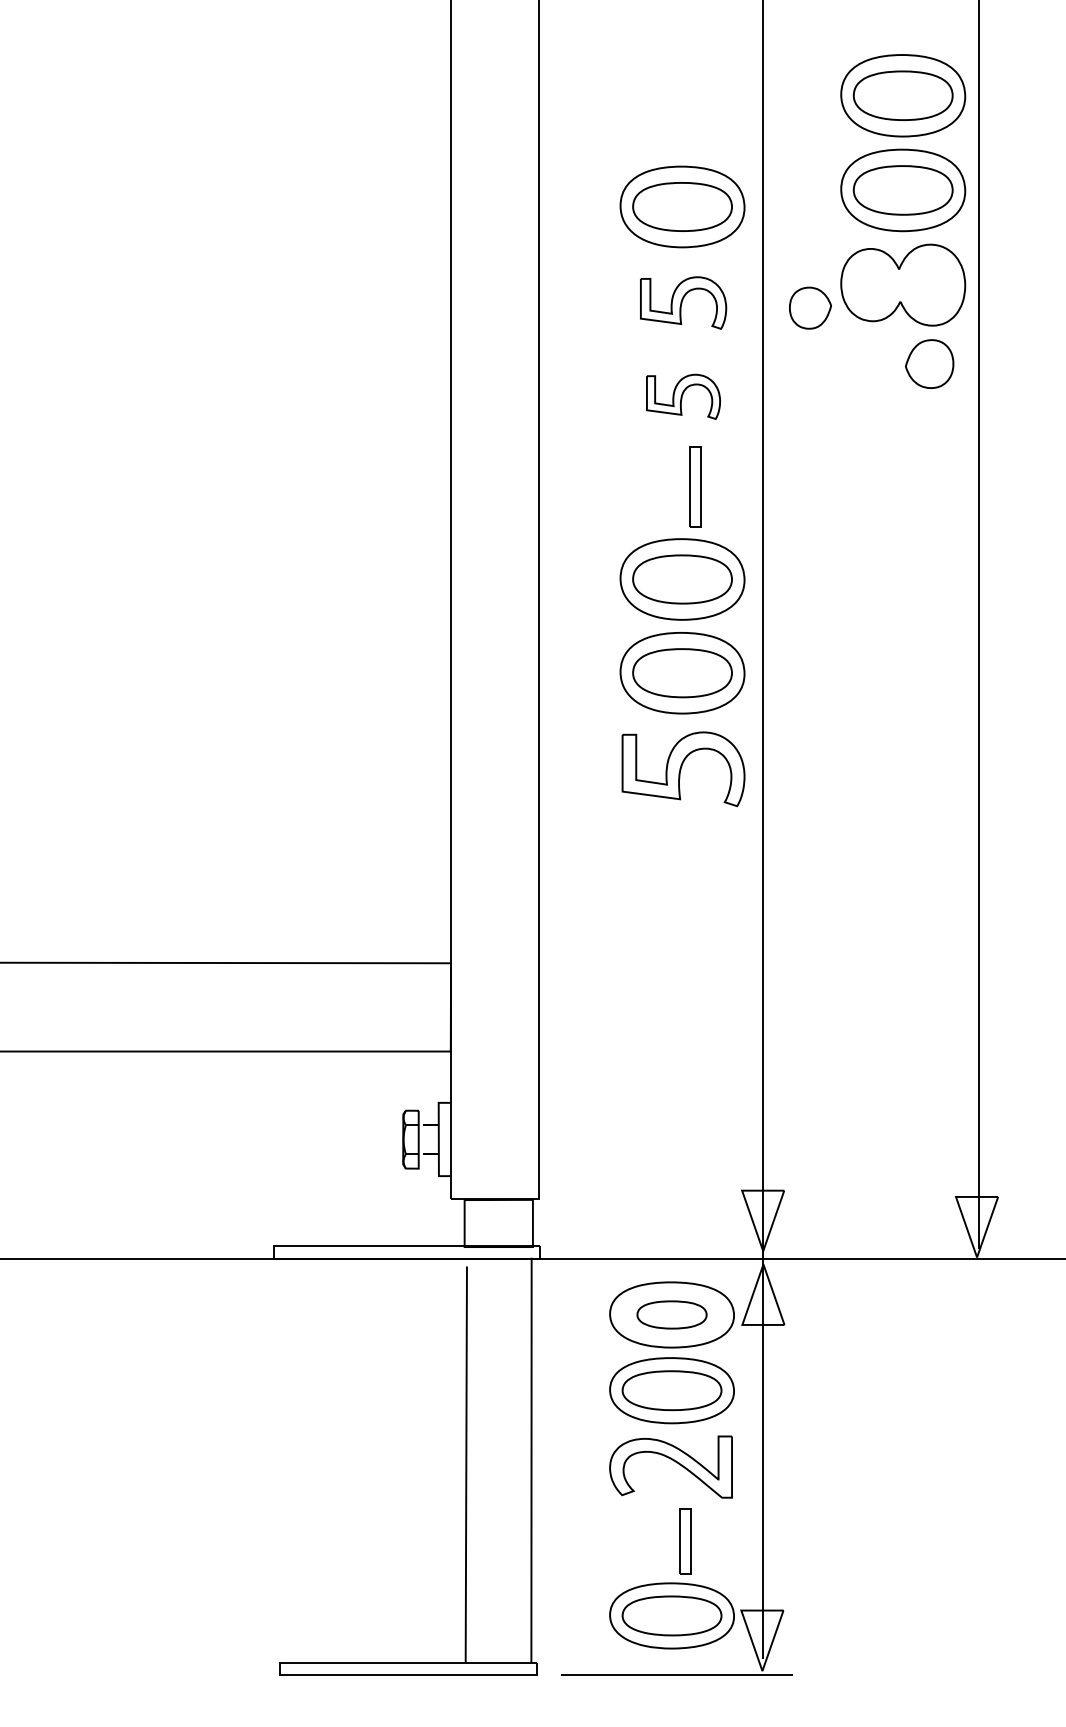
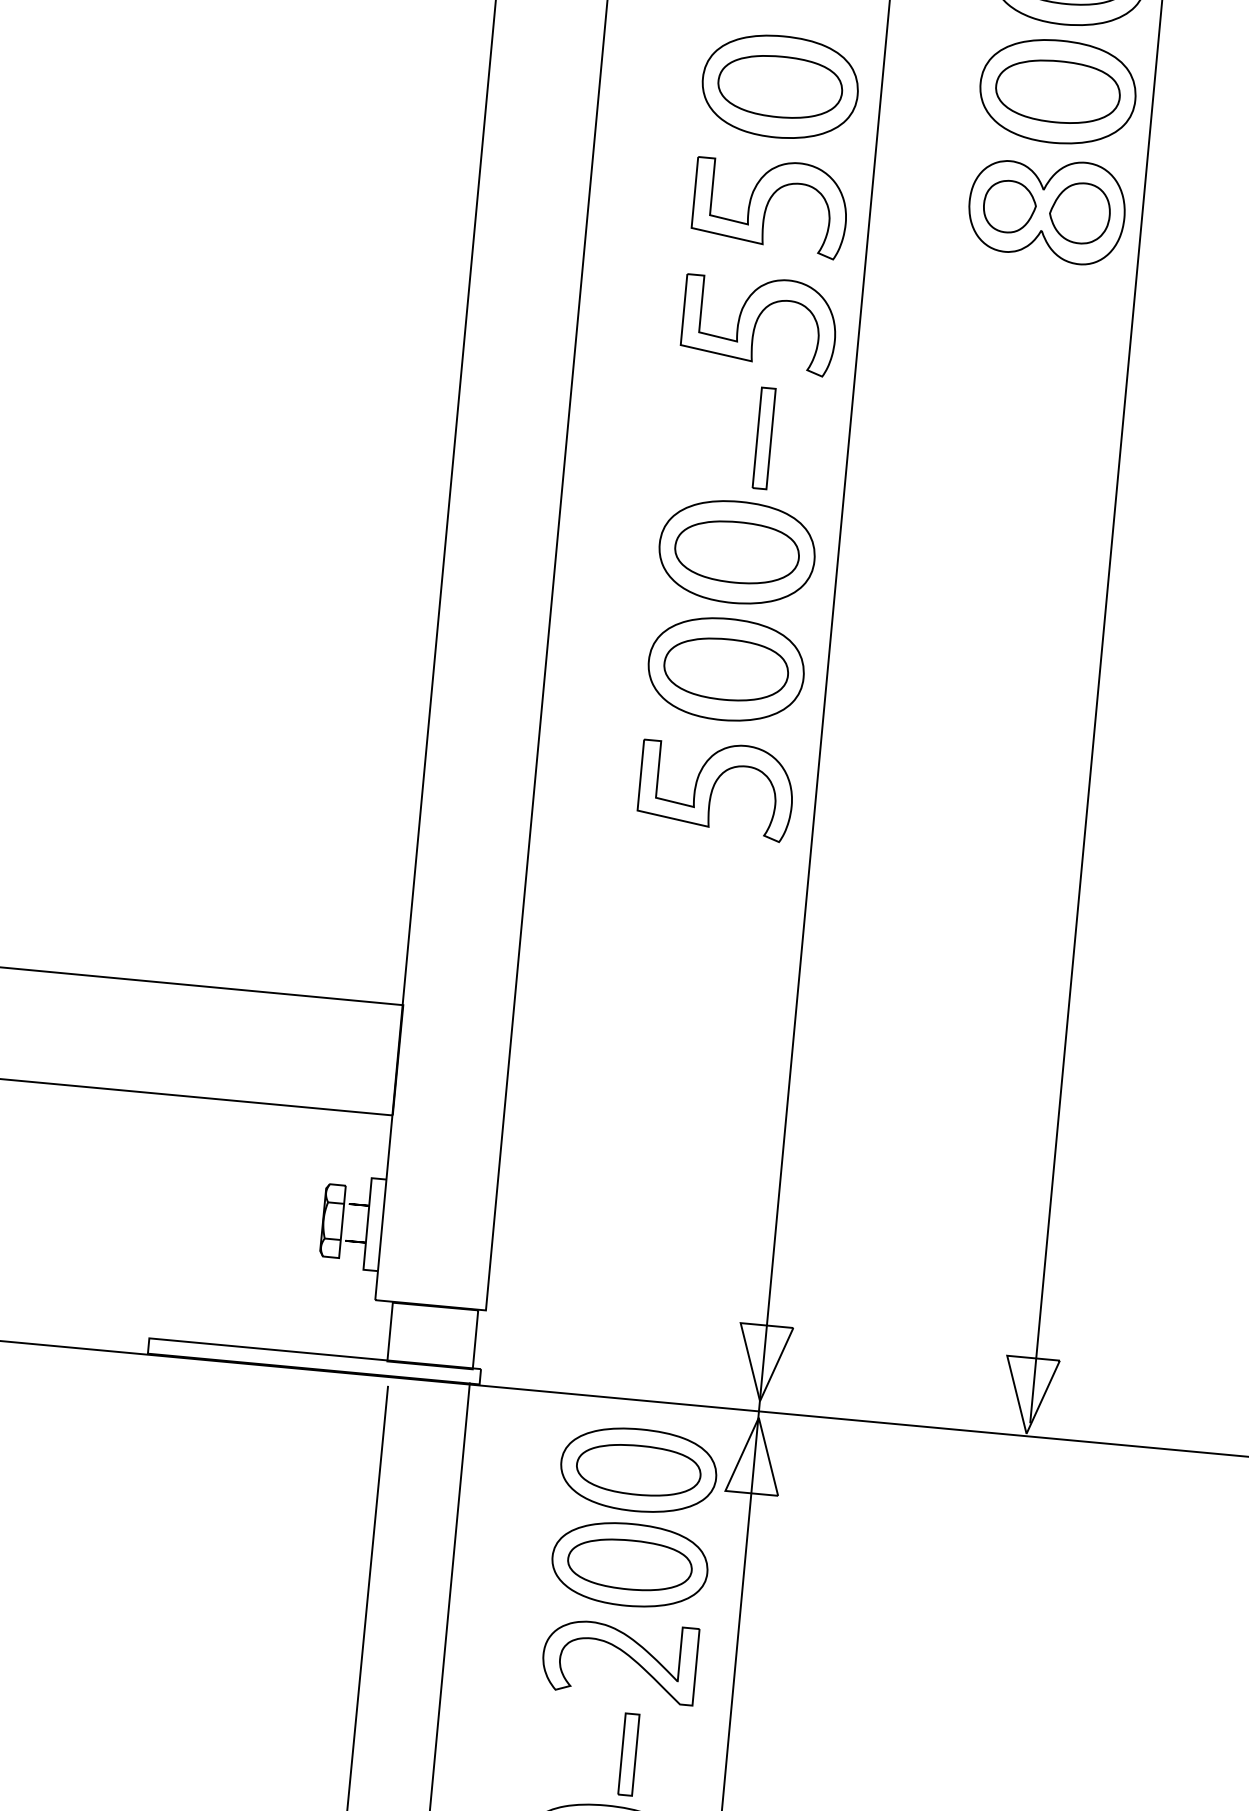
part: (683, 302) -> (770, 206), size x1.43
part: (810, 307) -> (1009, 205), moved
part: (929, 363) -> (1079, 212), moved
part: (683, 396) -> (759, 323), size x1.67
part: (671, 1314) -> (638, 1469), size x1.43

